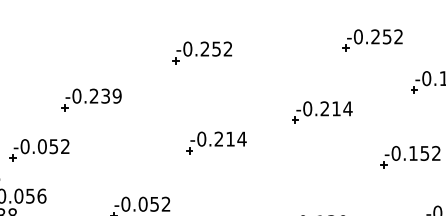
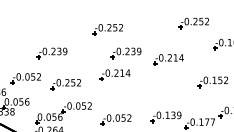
part: (236, 100) -> (125, 53), added
part: (117, 161) -> (65, 84), added

